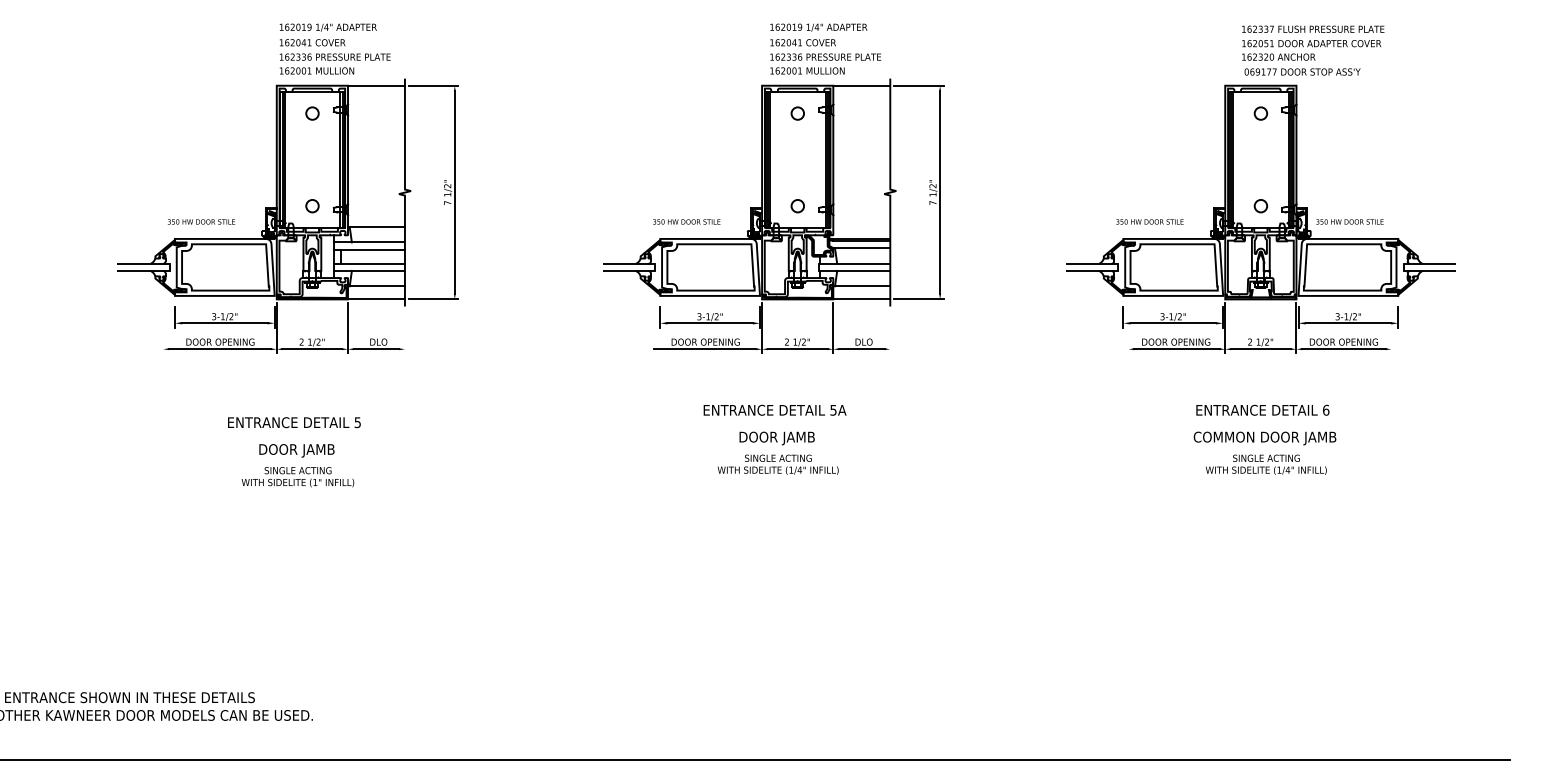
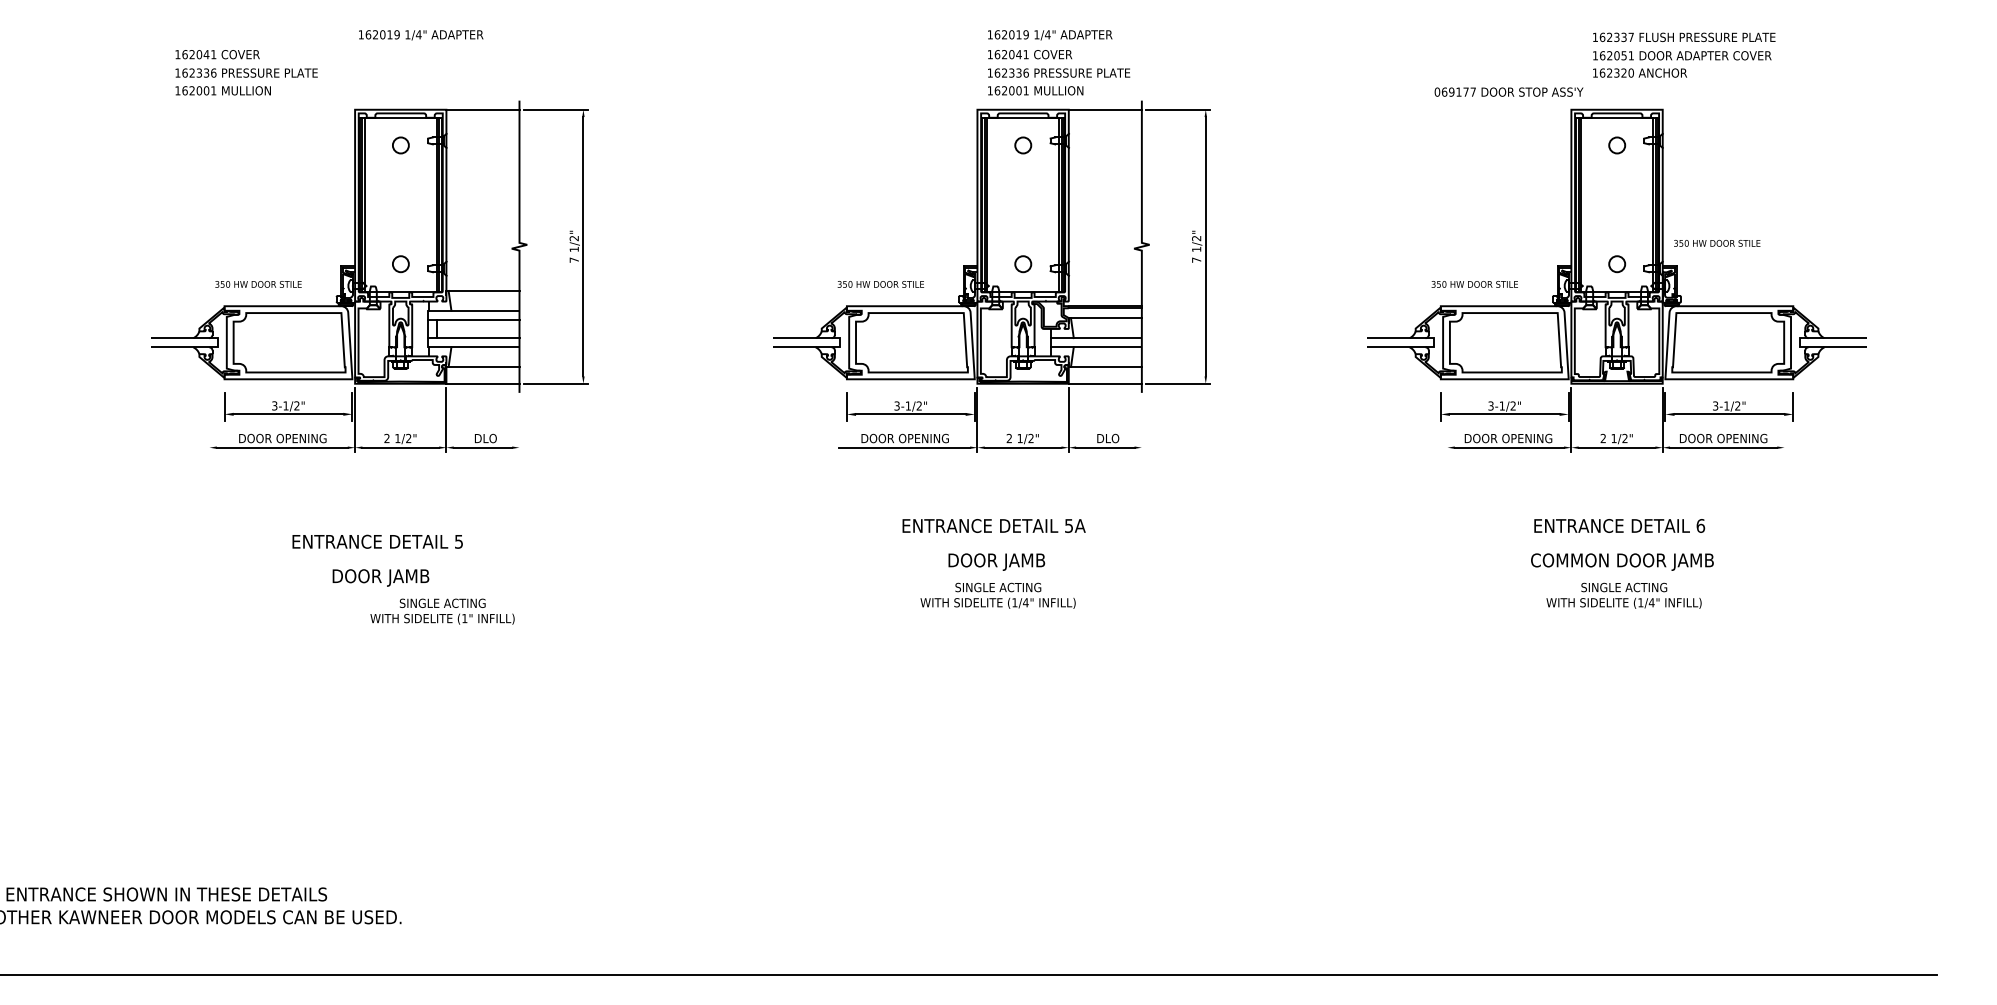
text: (334, 56) -> (245, 72), moved
text: (1302, 71) -> (1508, 91), moved
text: (1349, 221) -> (1716, 242), moved
text: (297, 477) -> (441, 612), moved

